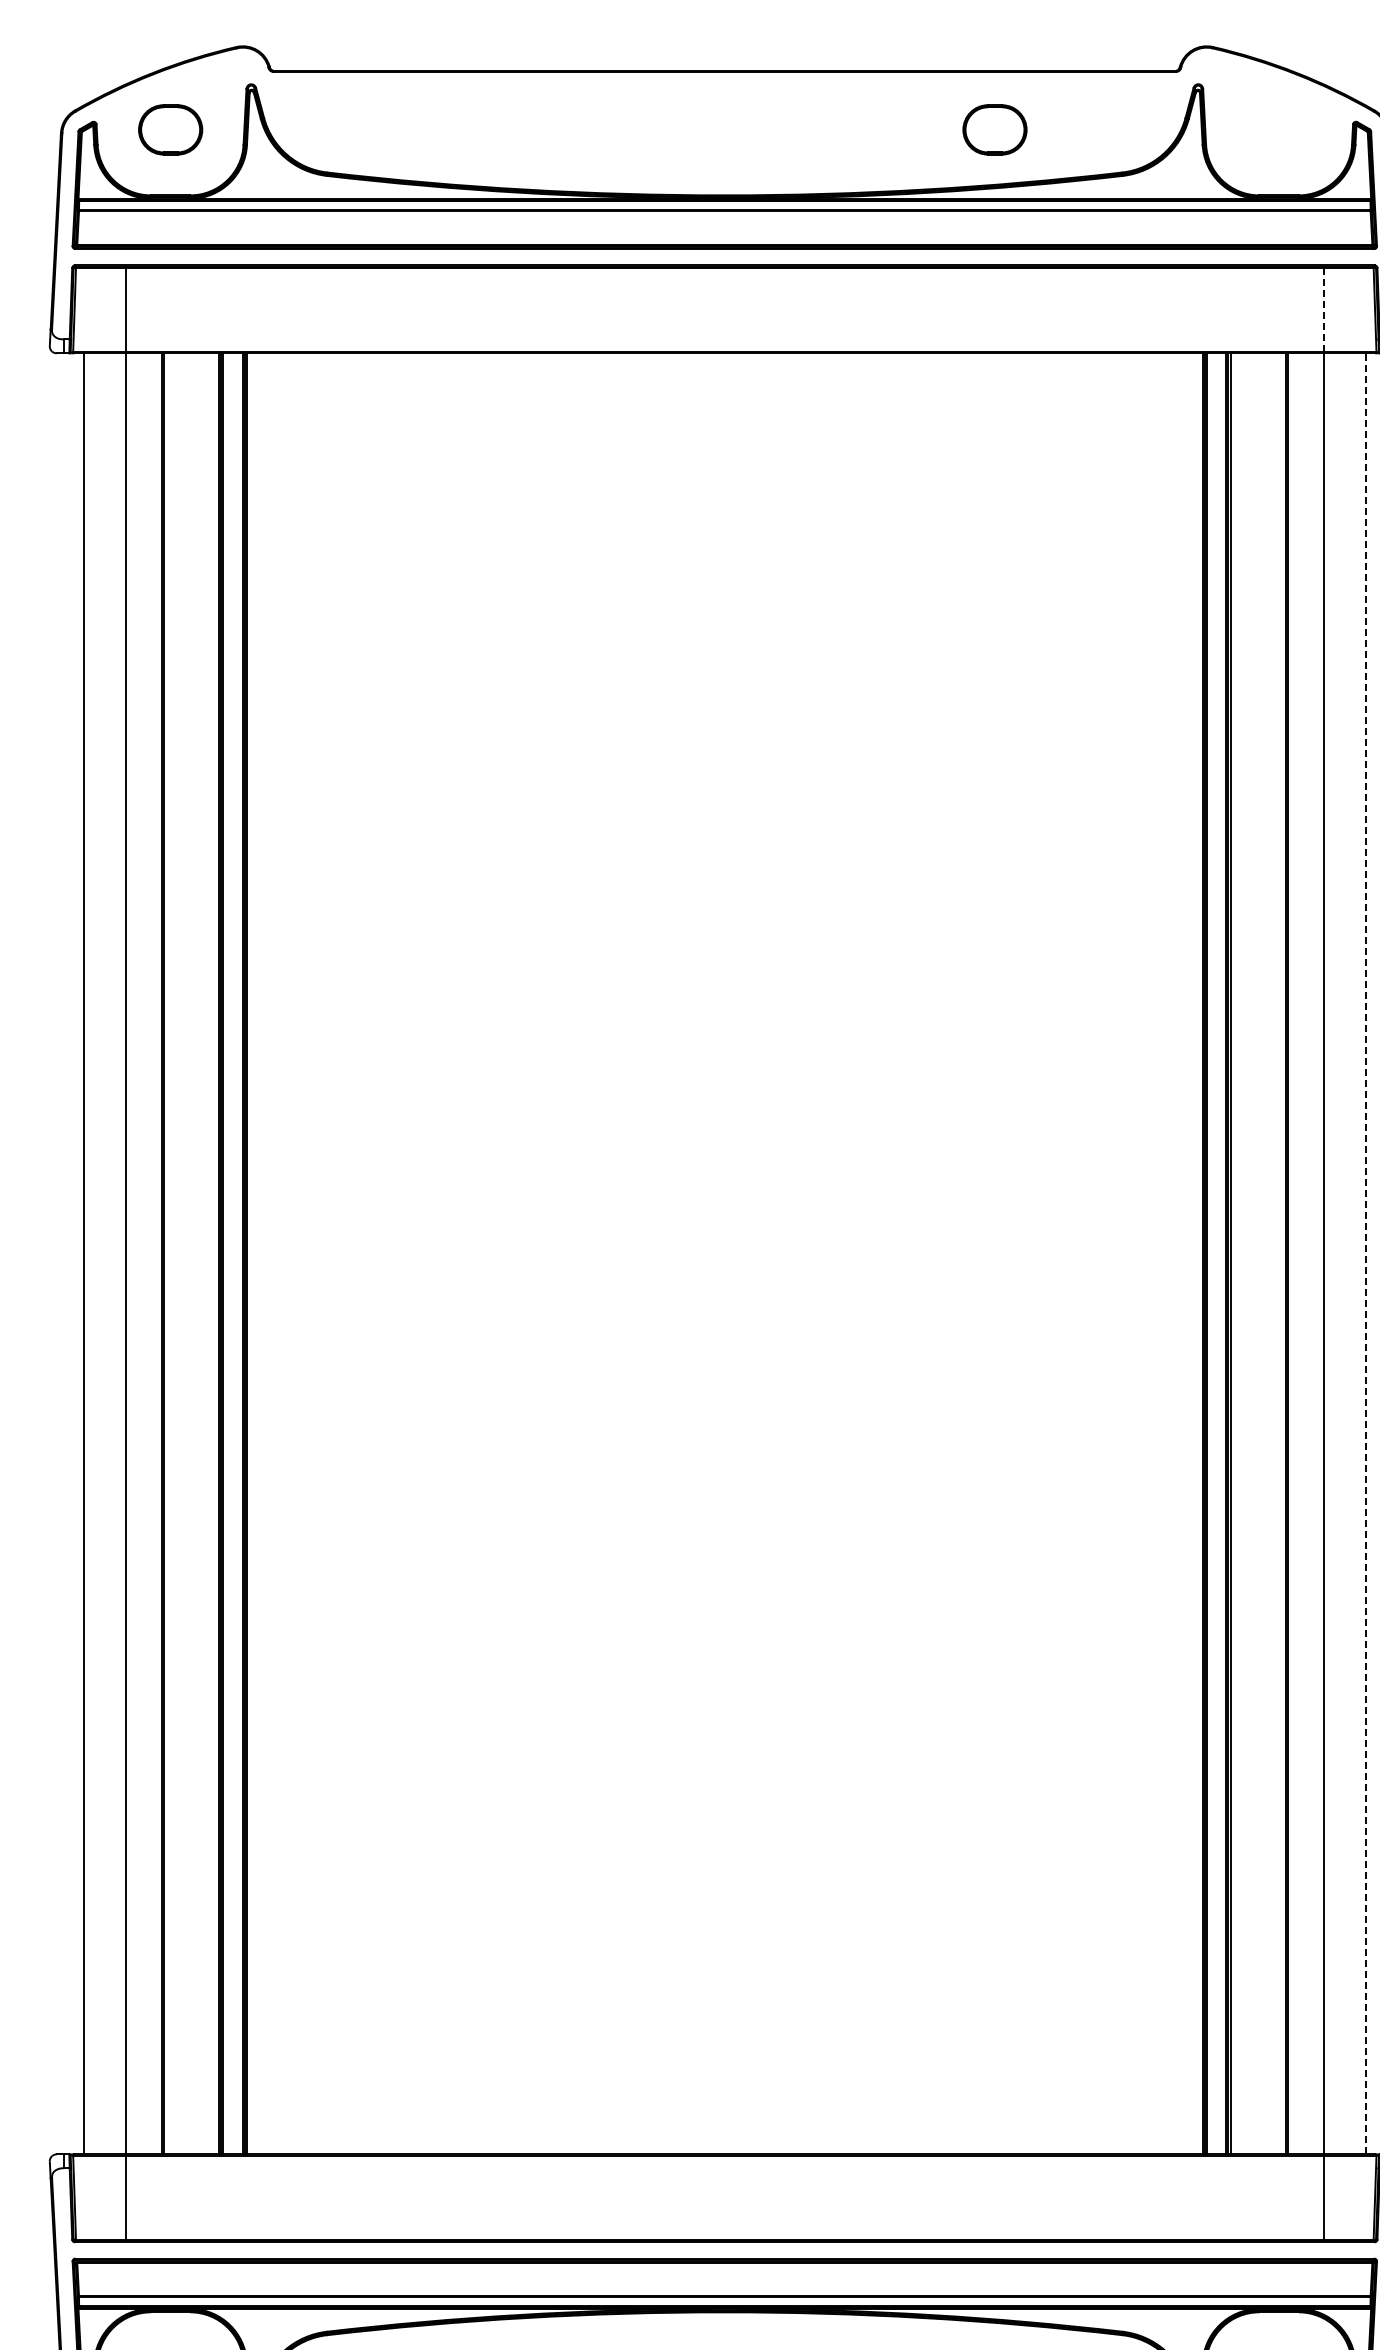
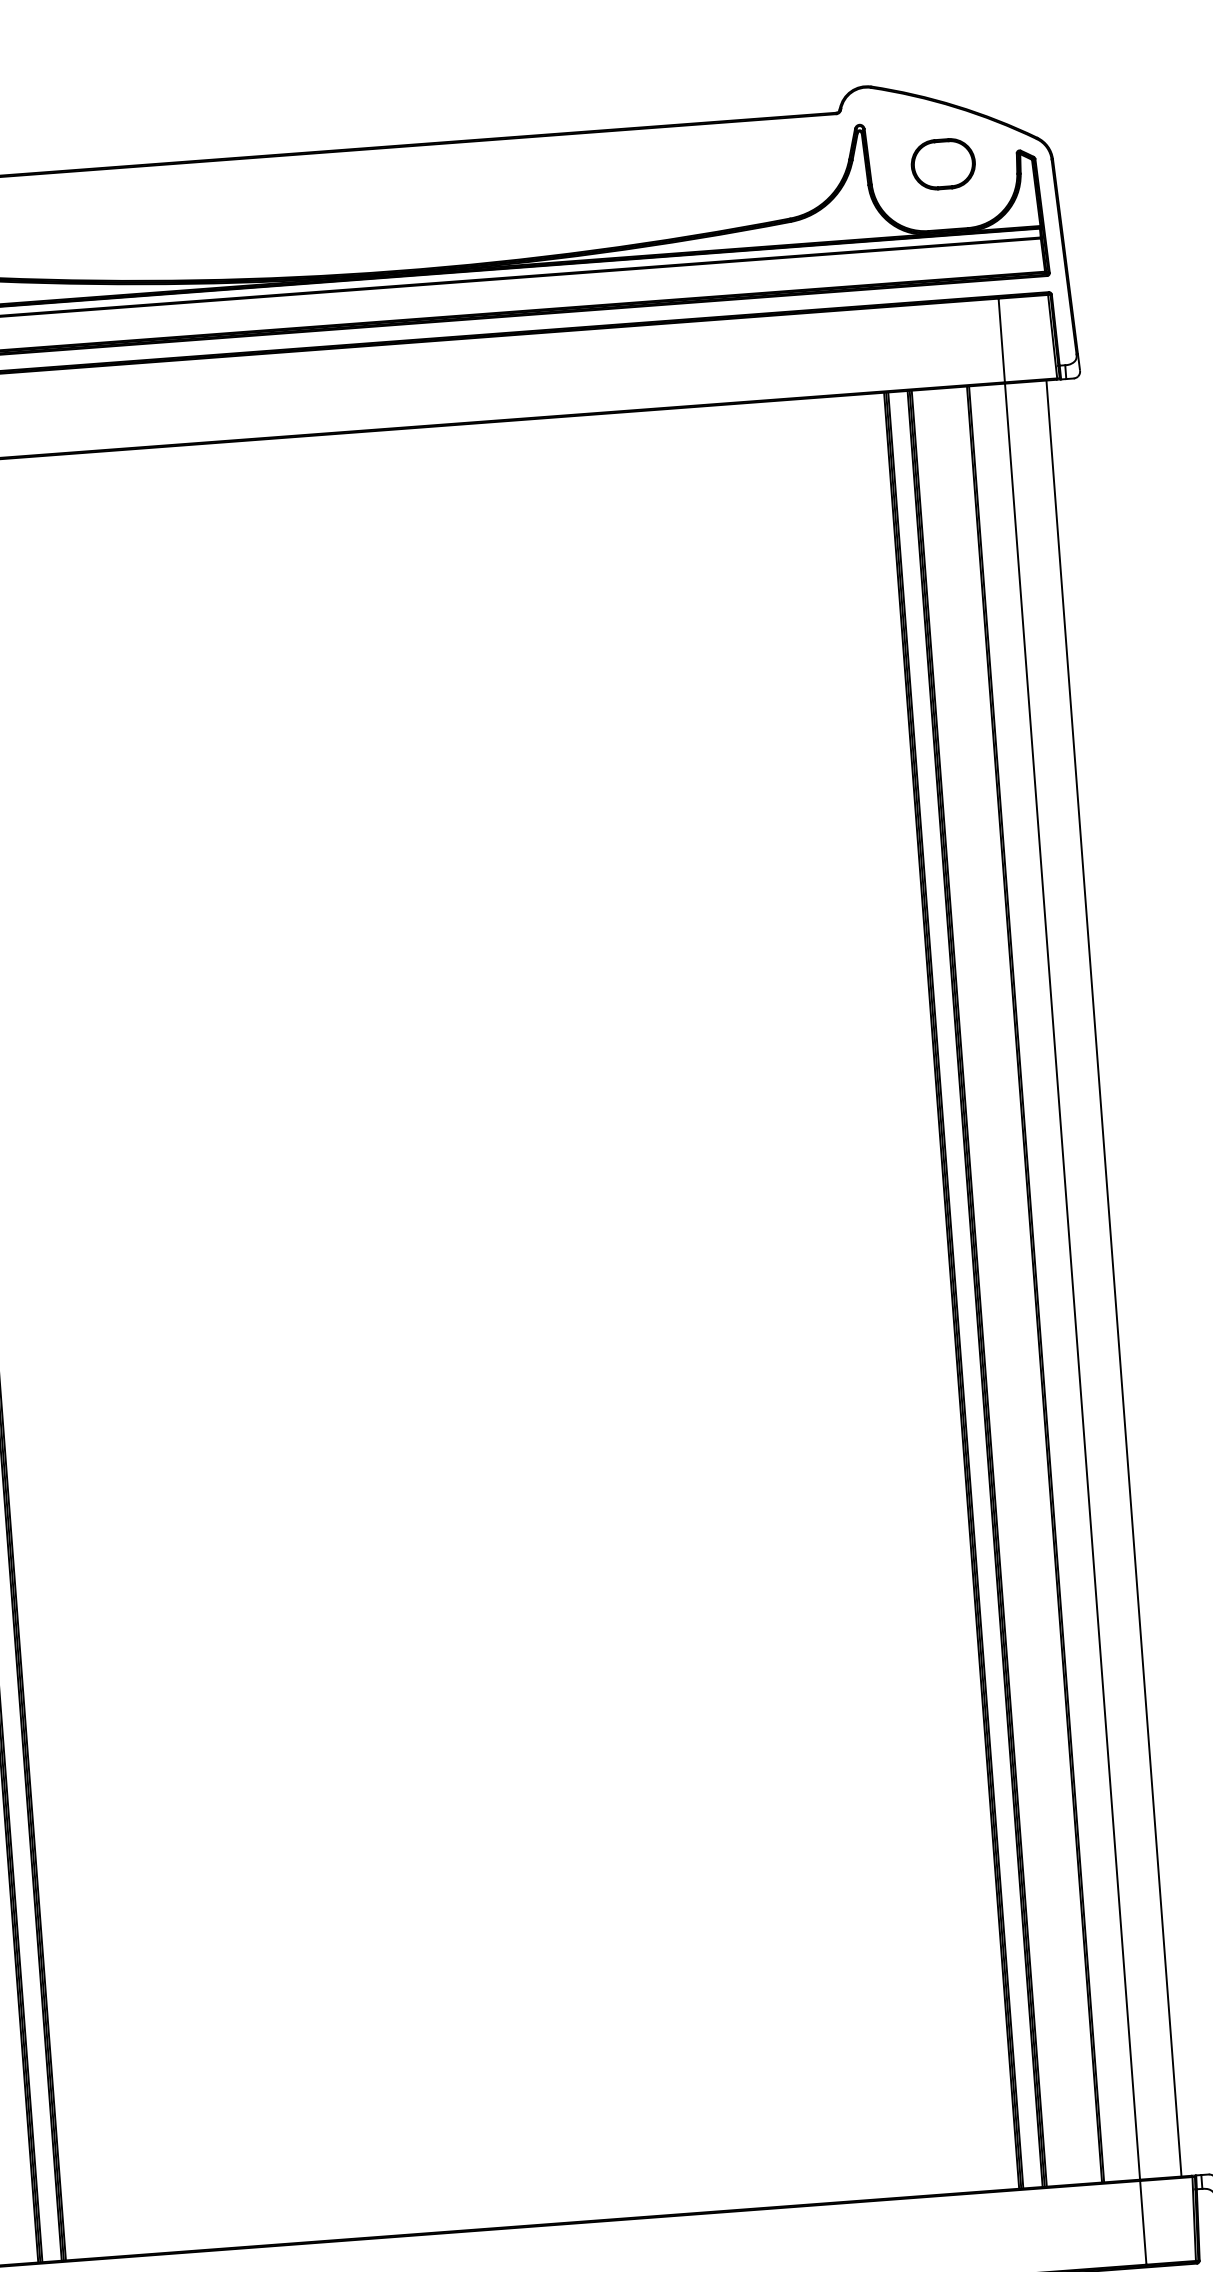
part: (994, 129) -> (942, 163), moved
line: (1324, 310) -> (1002, 340), dashed -> solid
line: (1365, 1253) -> (1113, 1278), dashed -> solid

